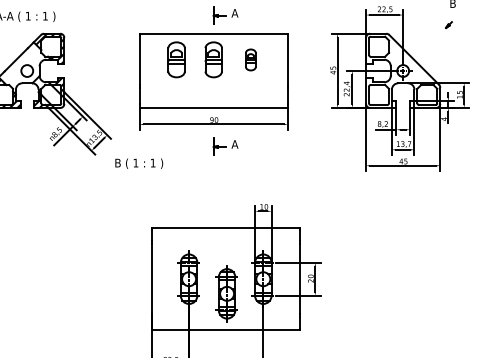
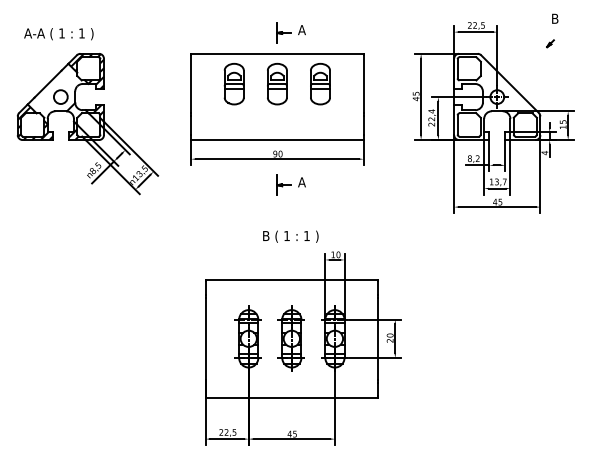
part: (250, 60) -> (320, 84), size x1.67
text: (138, 163) -> (290, 236), moved
part: (225, 293) -> (290, 338), moved

